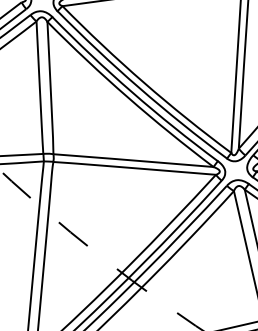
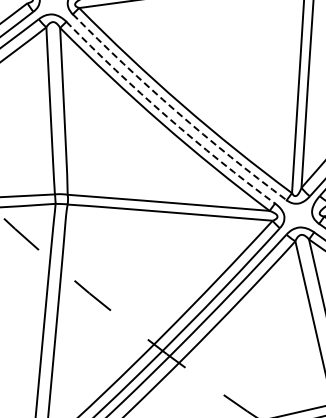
arc: (139, 88) -> (176, 111), solid -> dashed
arc: (132, 92) -> (167, 116), solid -> dashed

